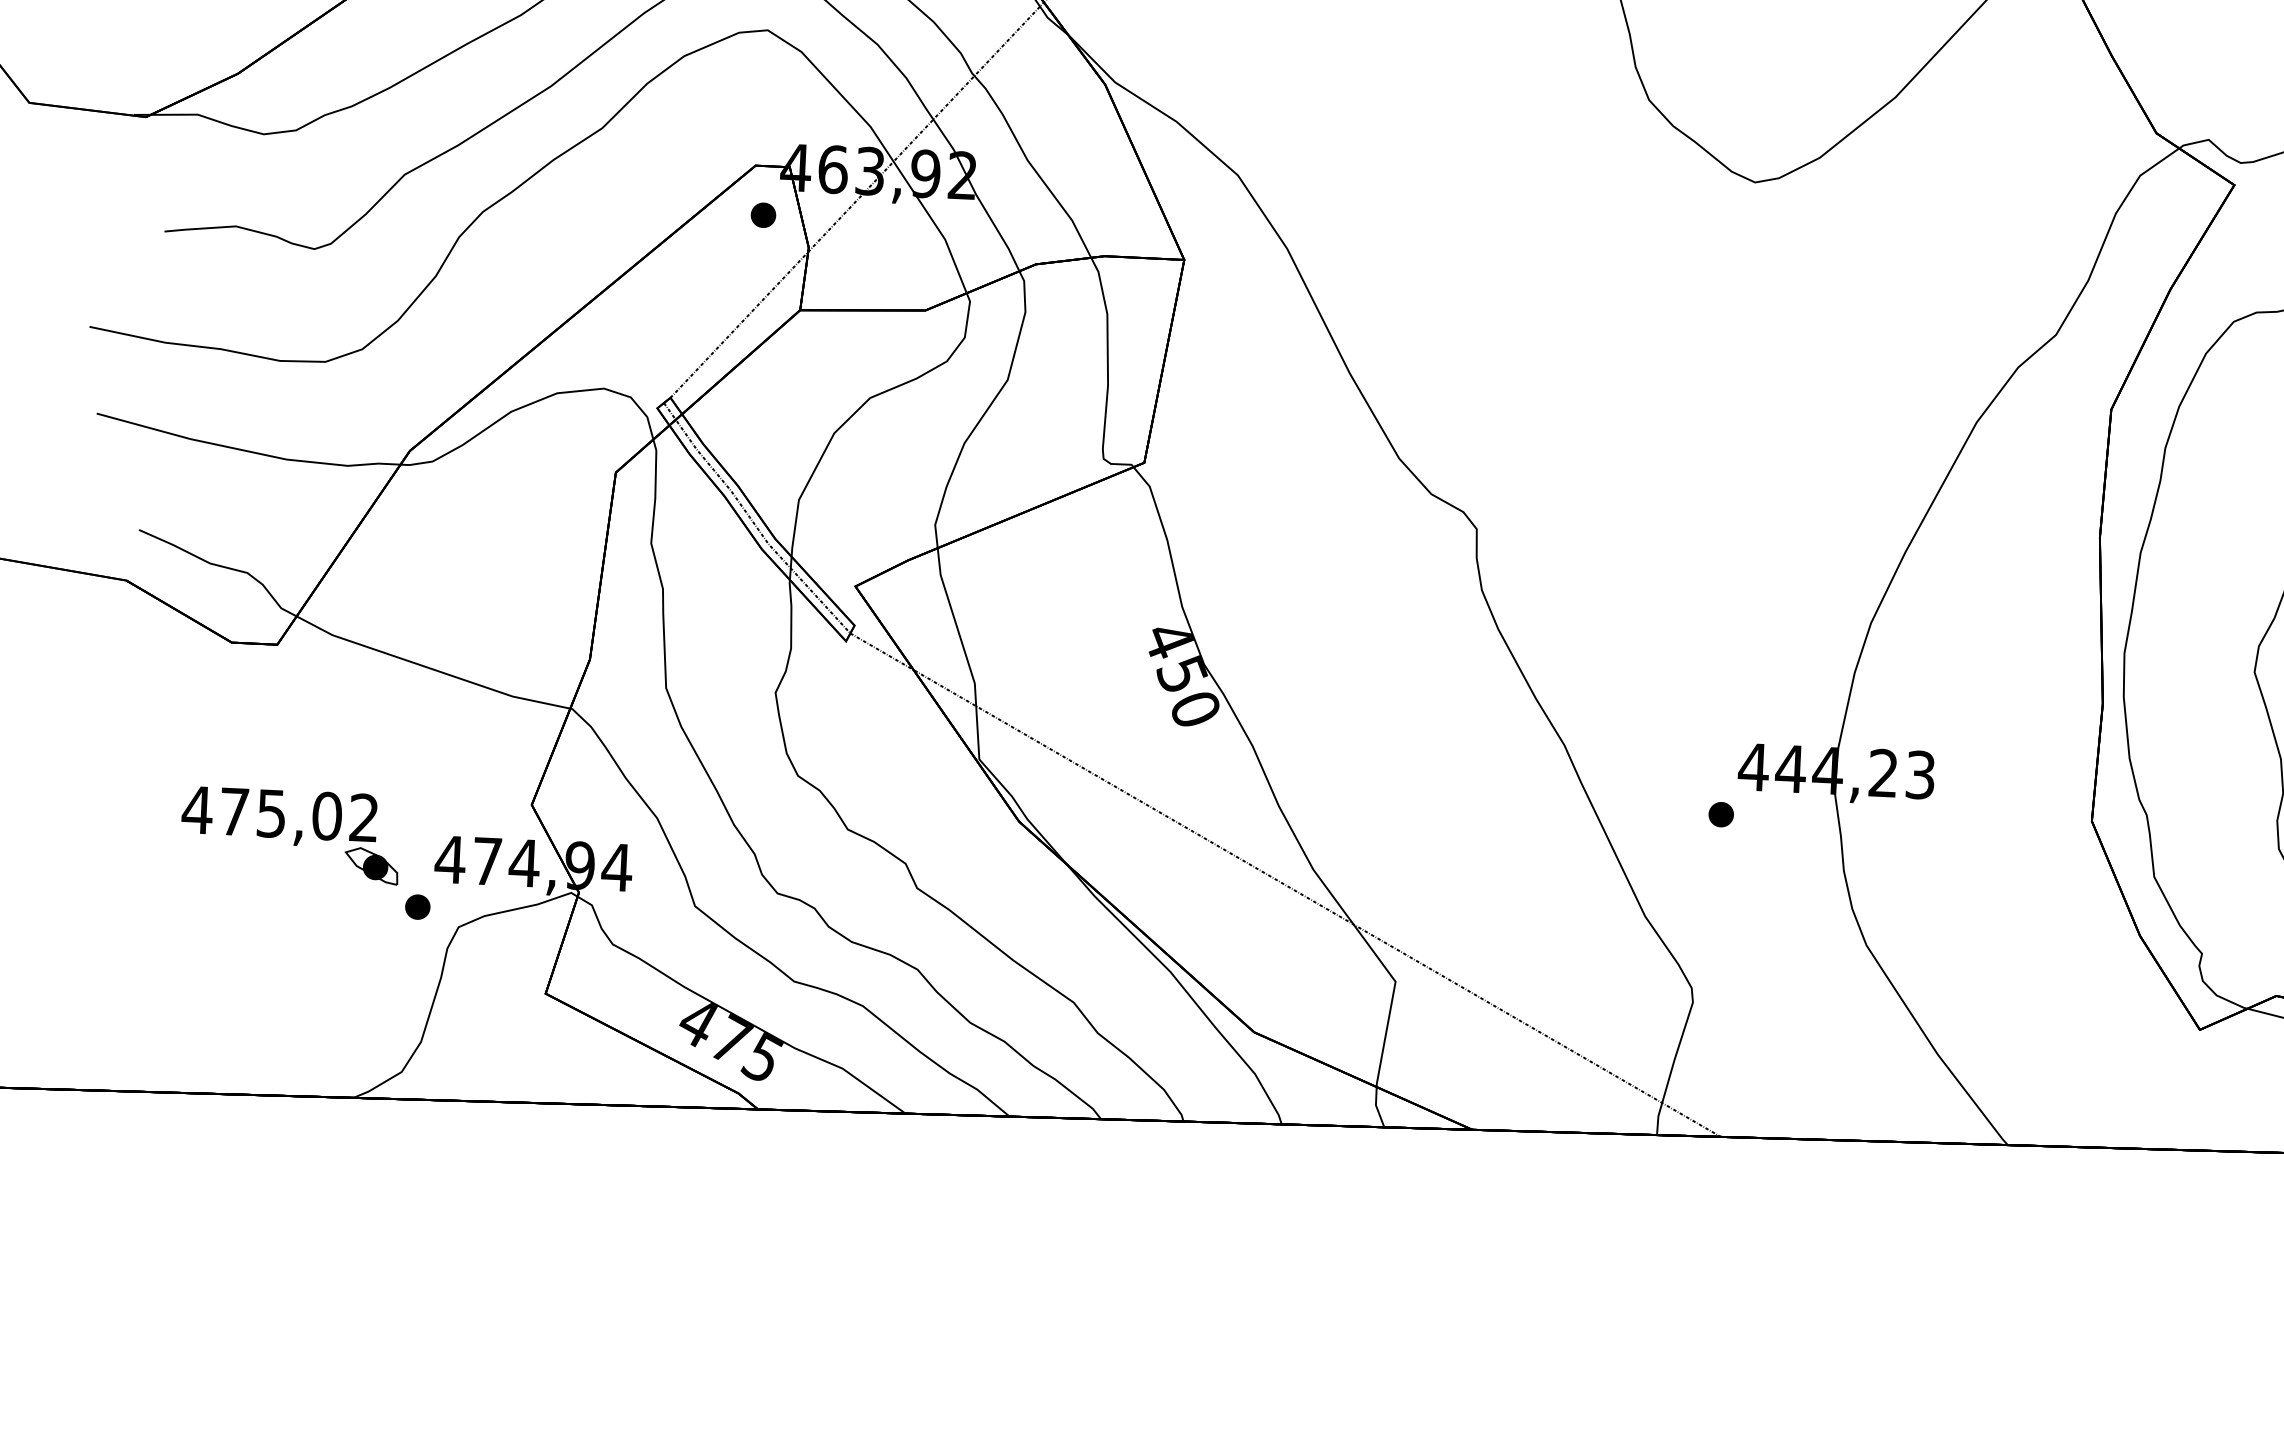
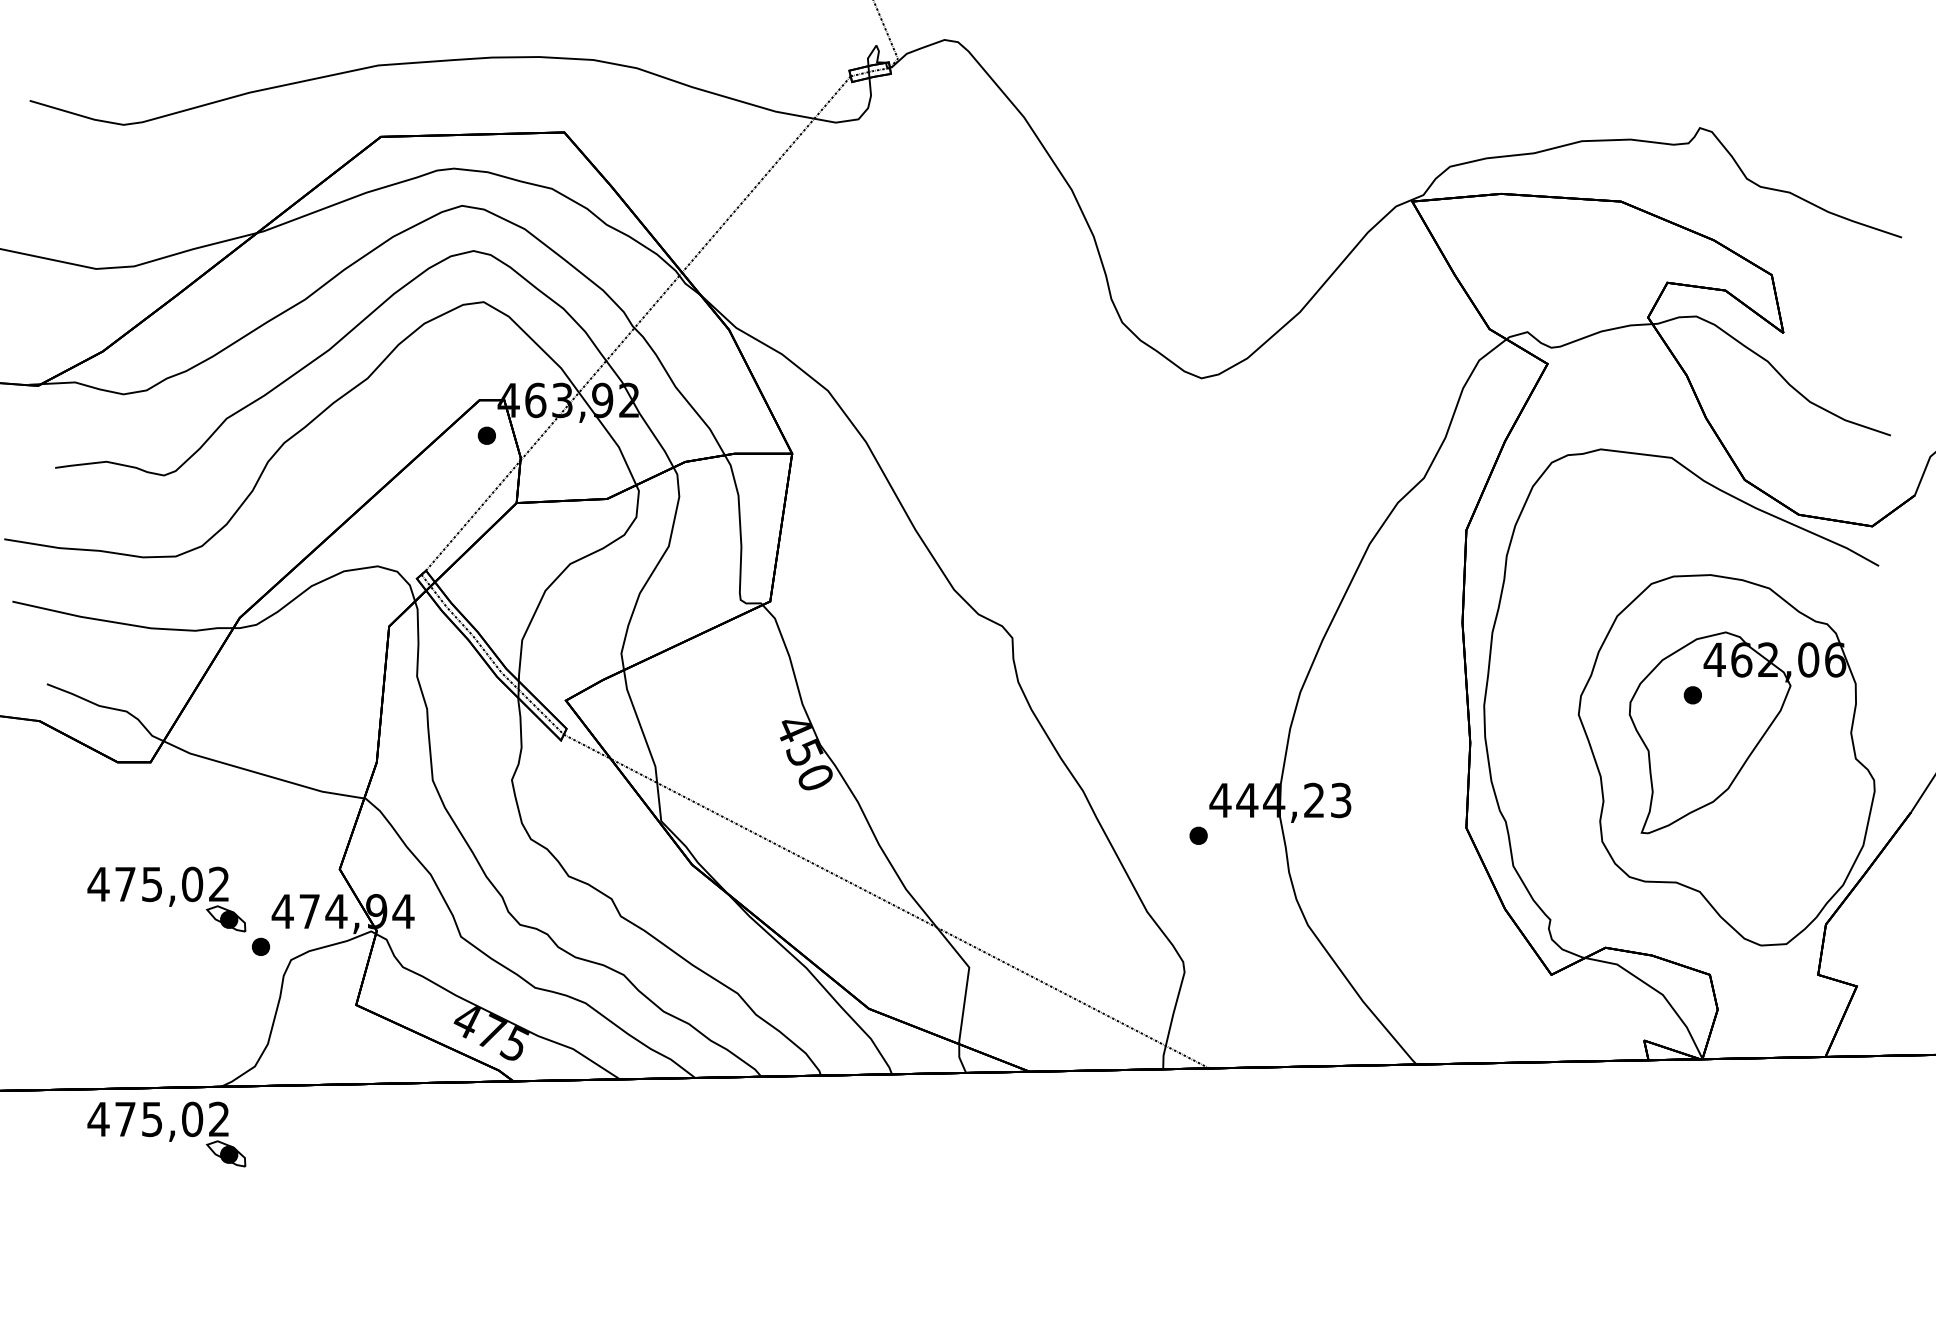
part: (274, 1160) -> (166, 1134), added

